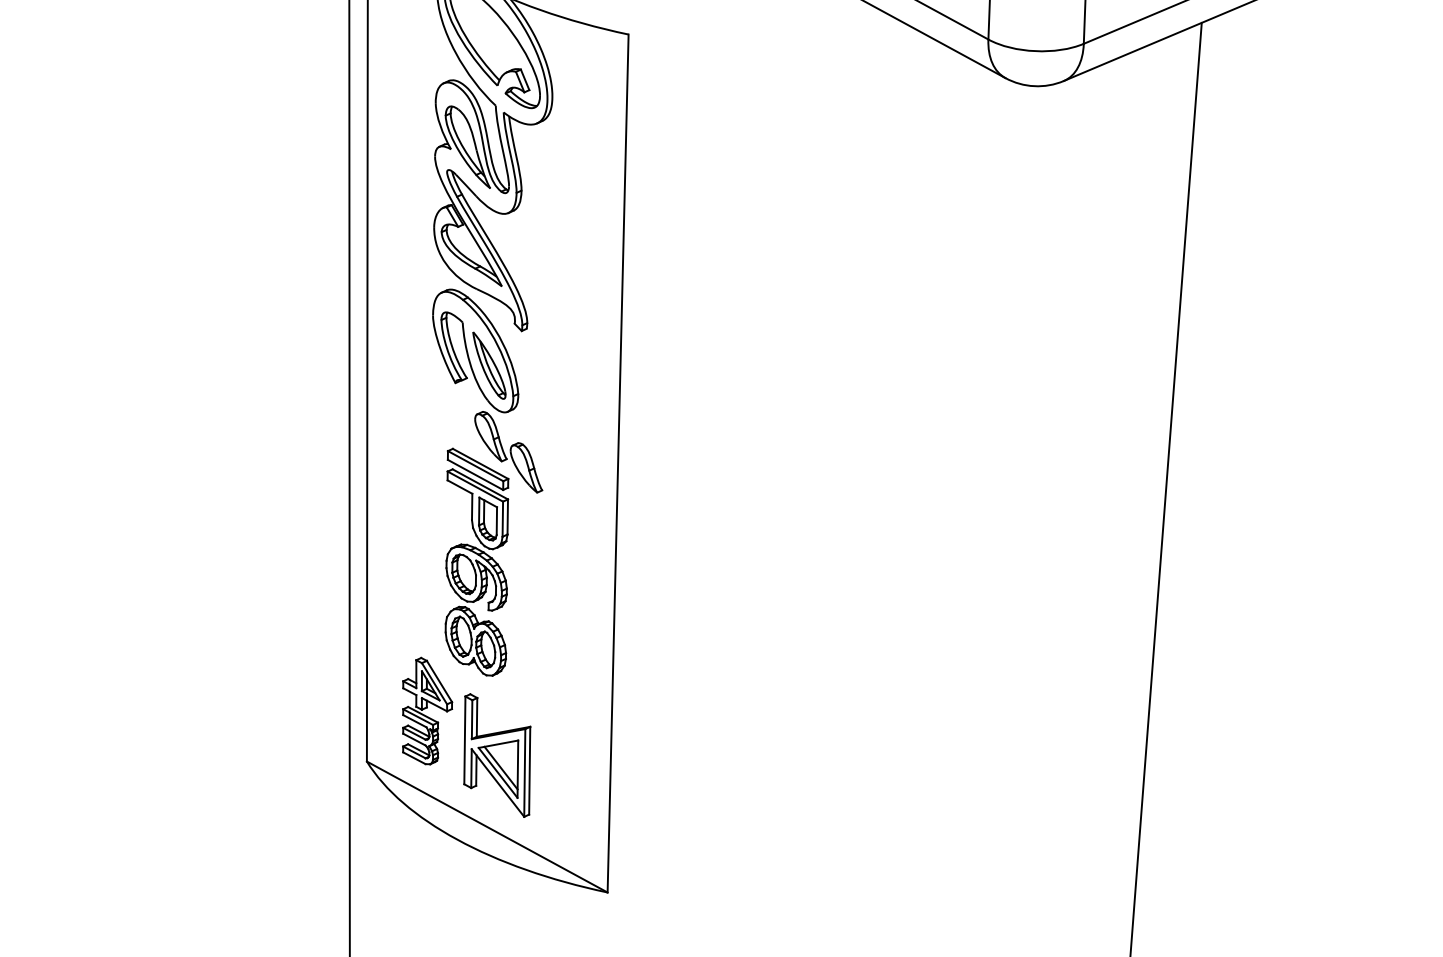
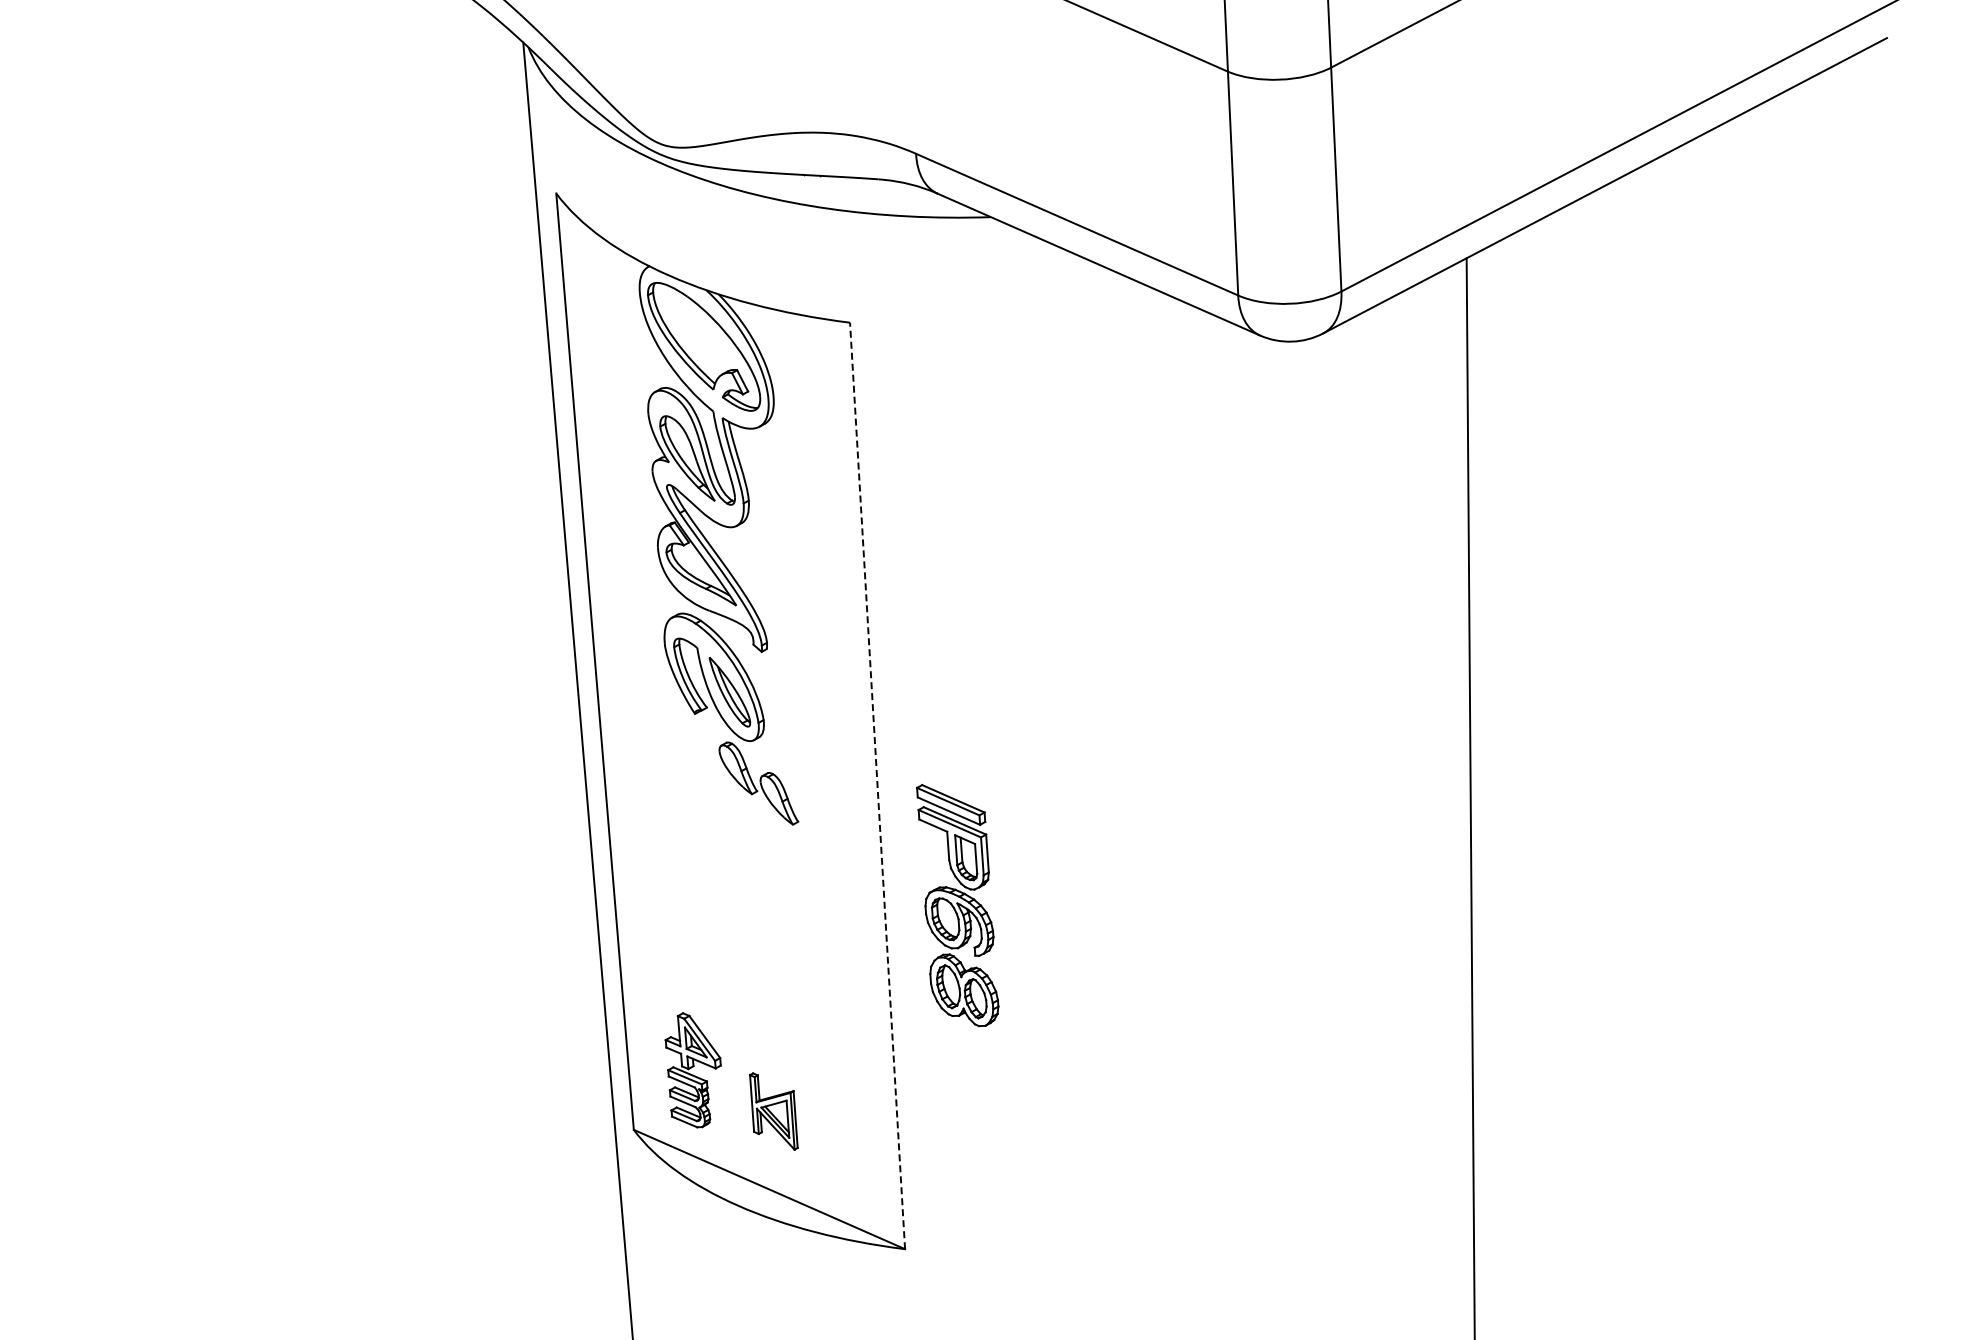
line: (618, 463) -> (877, 785), solid -> dashed
part: (476, 562) -> (957, 905), moved
part: (497, 755) -> (773, 1111), size x0.6

